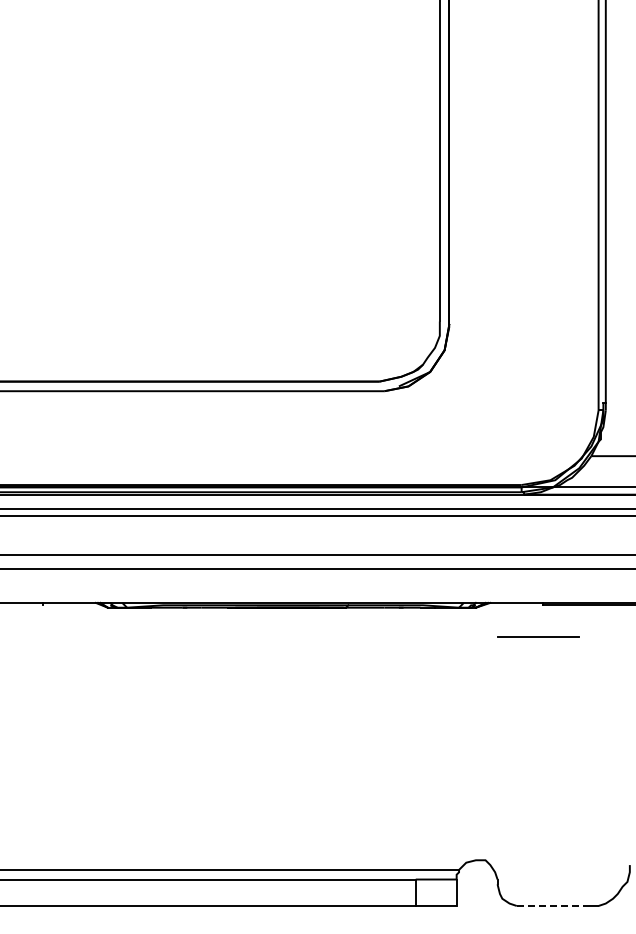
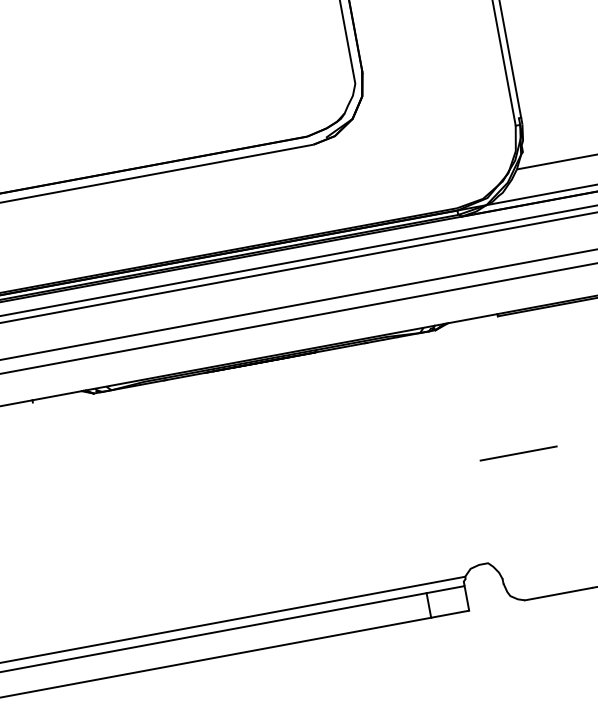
line: (538, 636) -> (518, 453), moved
line: (553, 905) -> (559, 593), dashed -> solid

